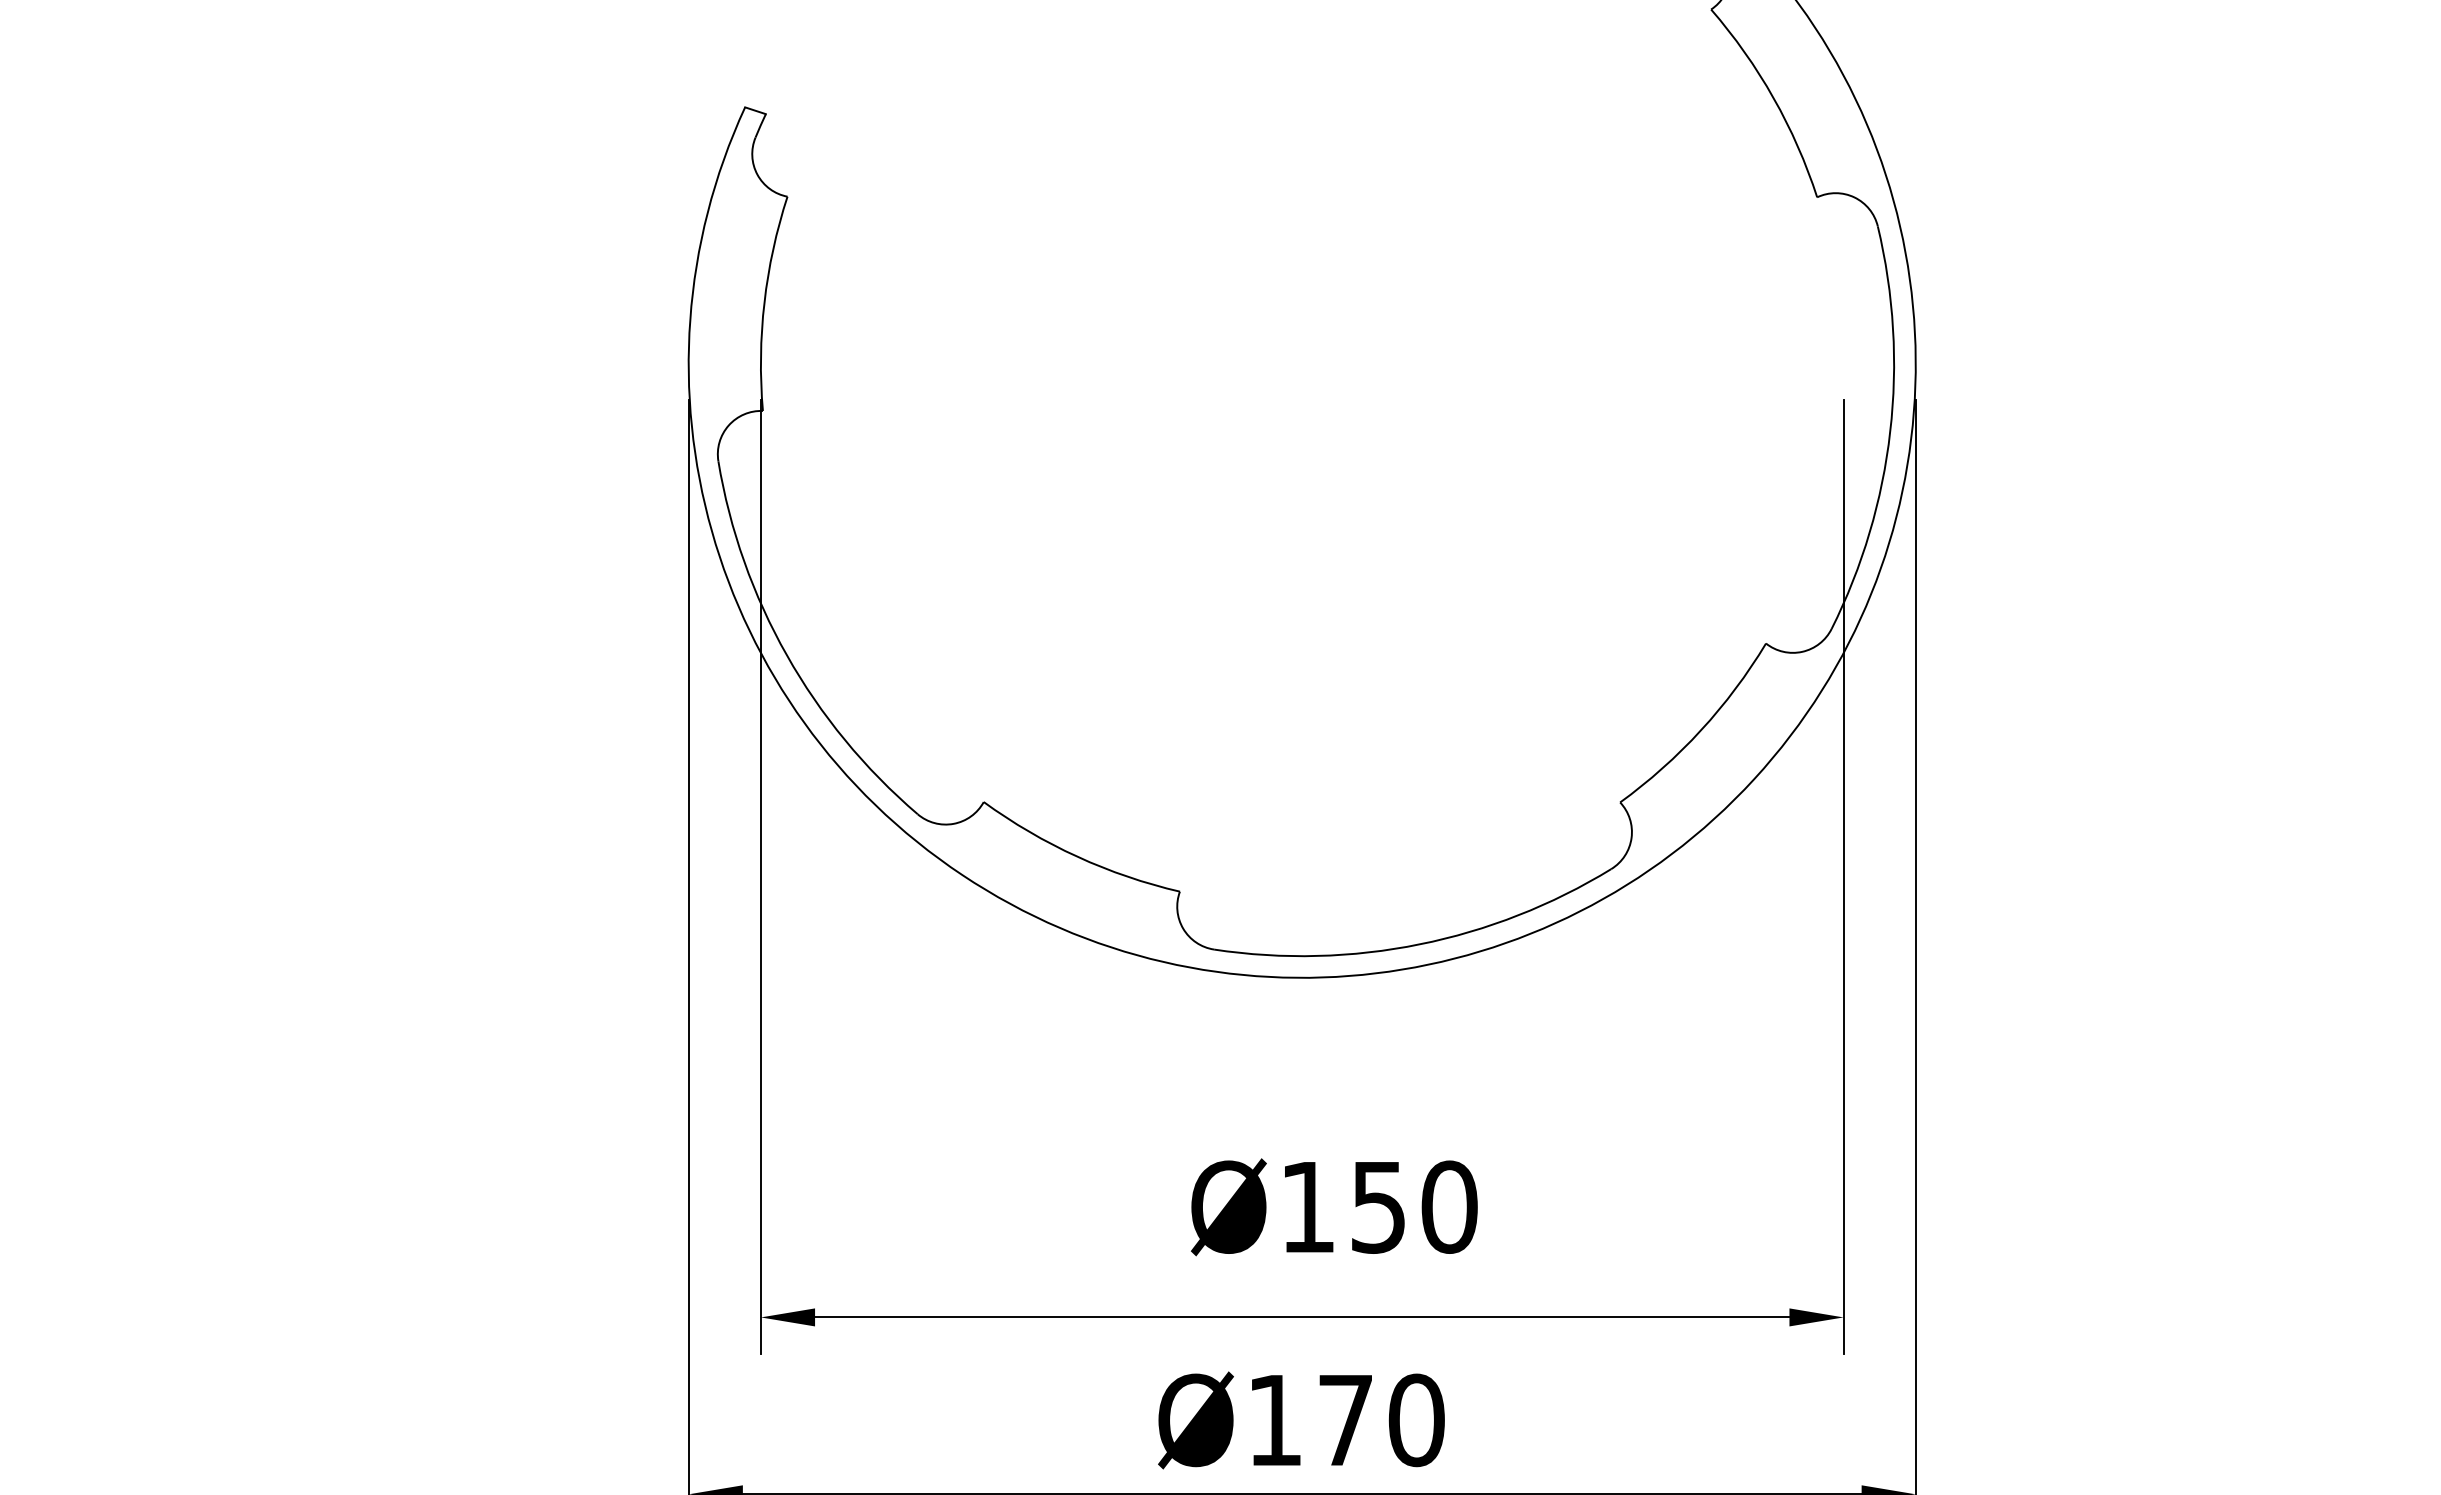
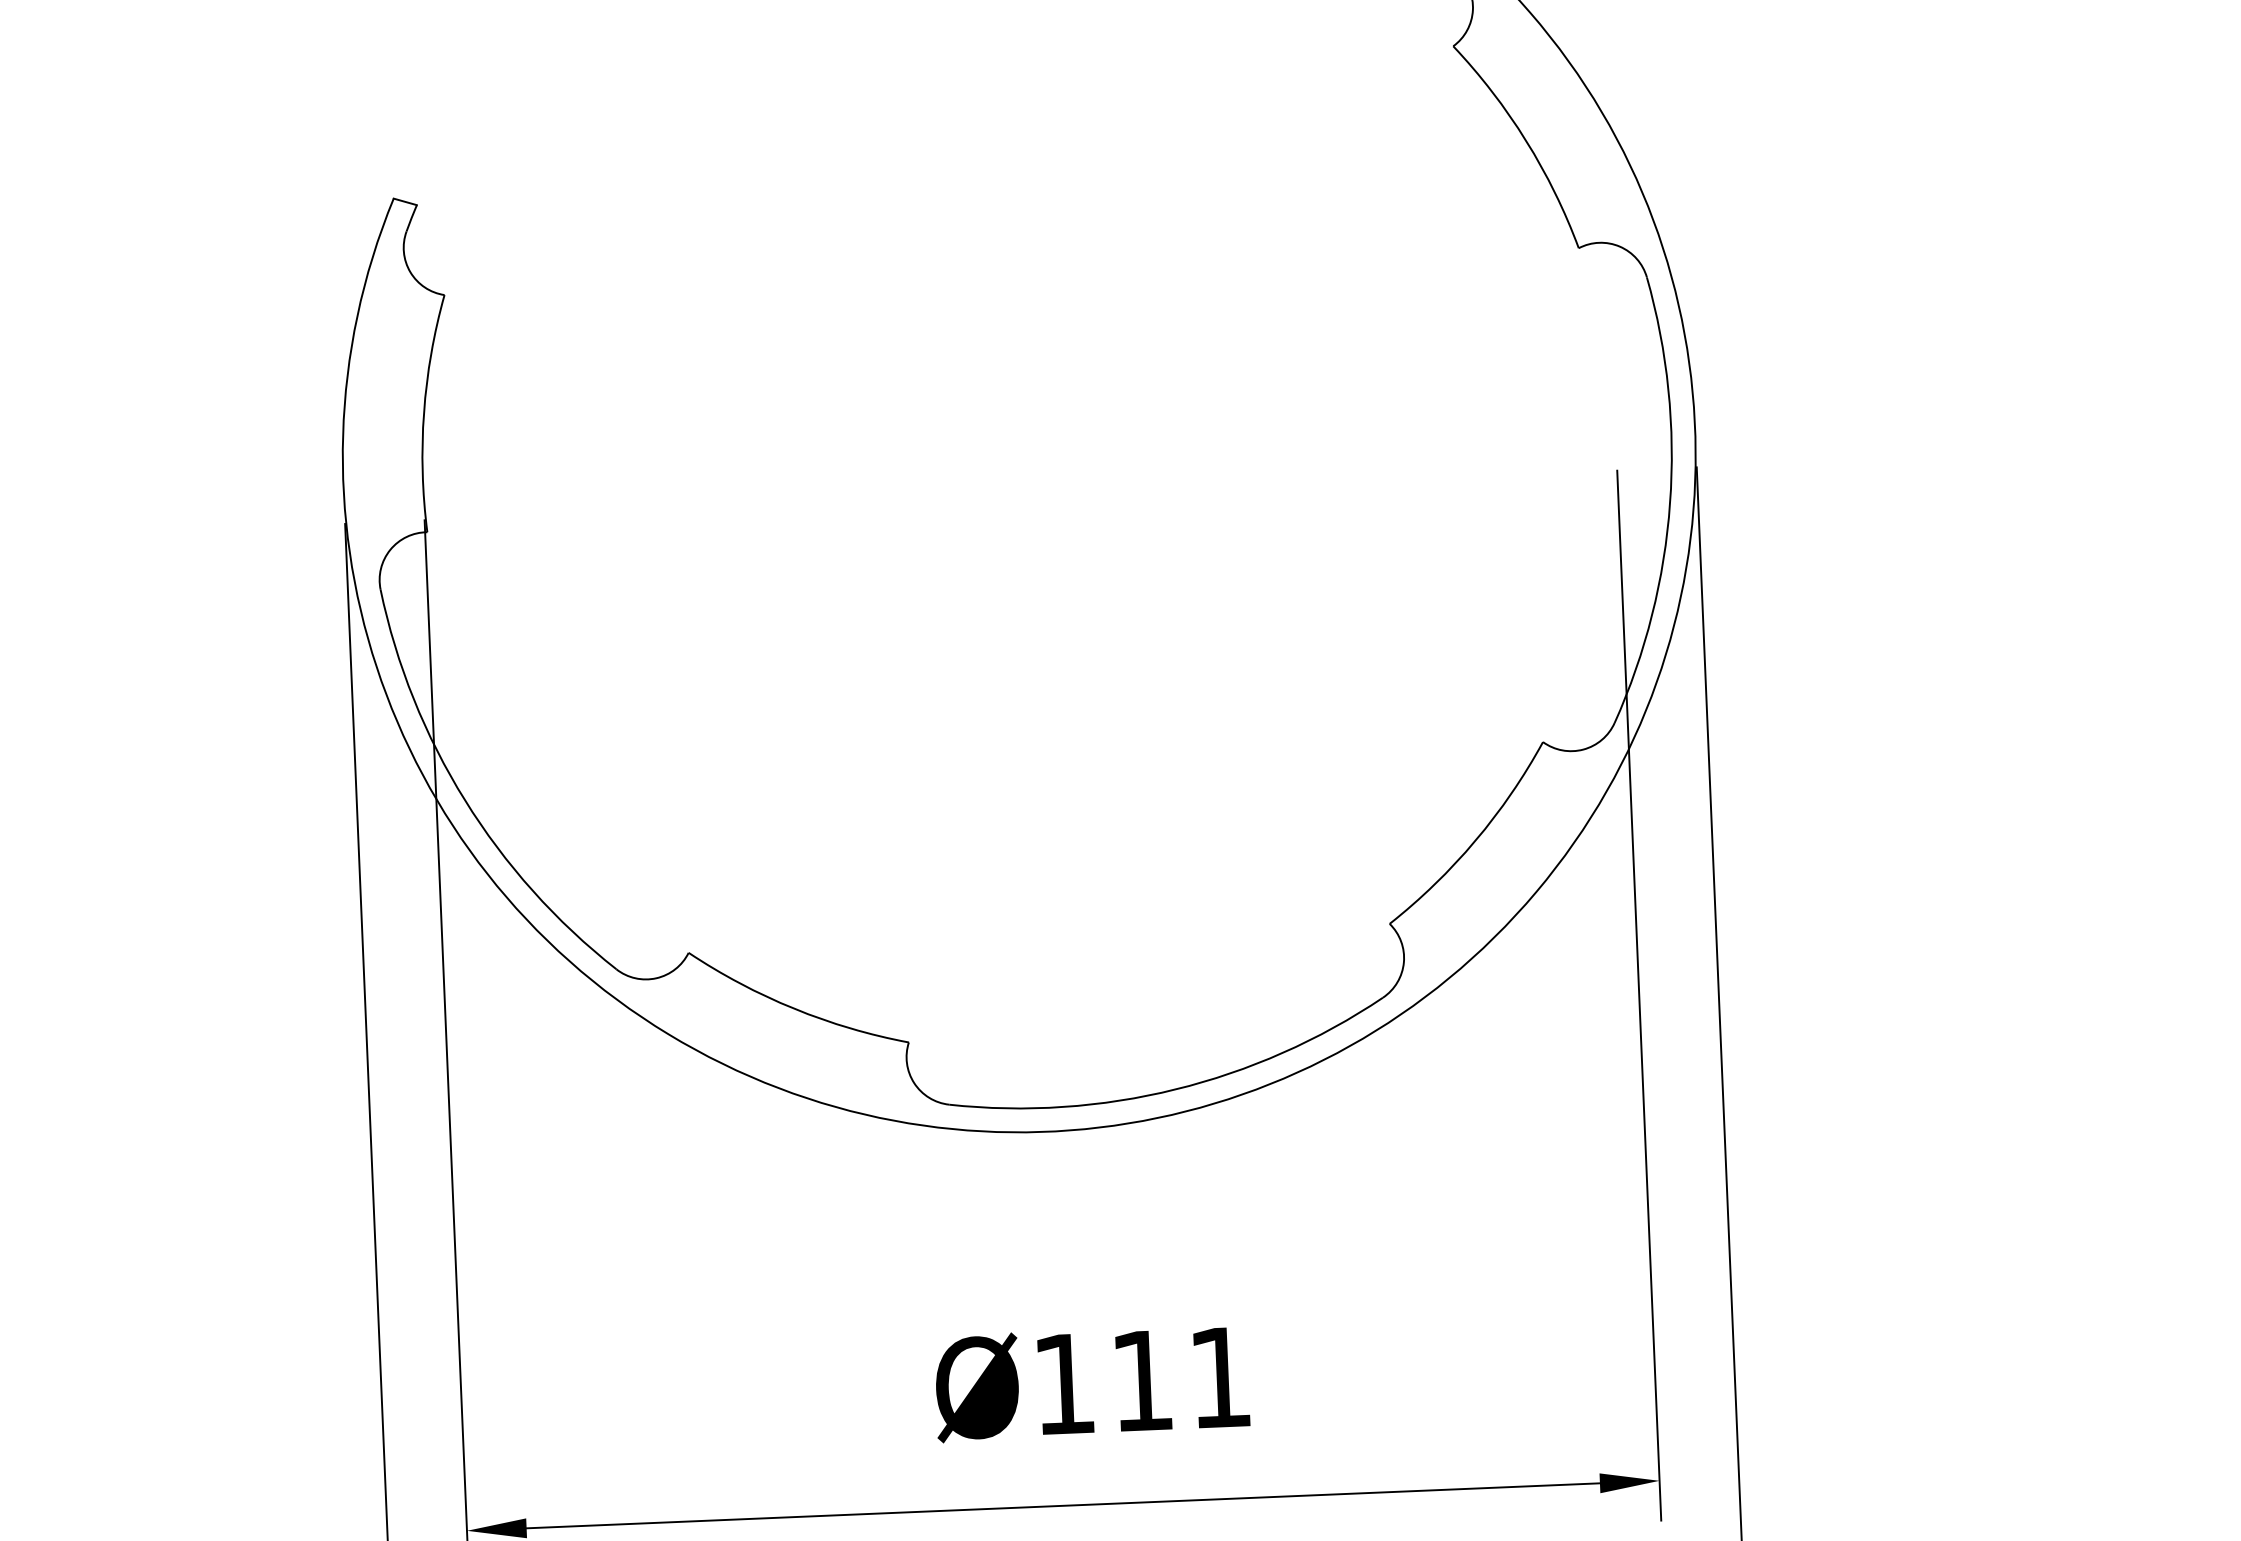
text: (1414, 1206) -> (1181, 1378), Ø150 -> Ø111

